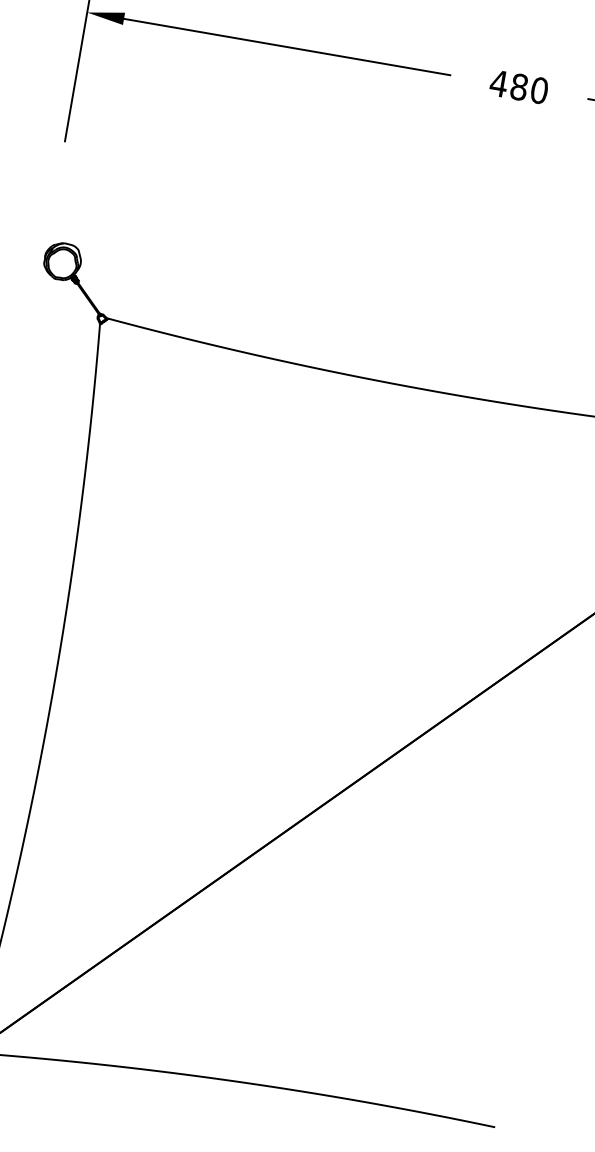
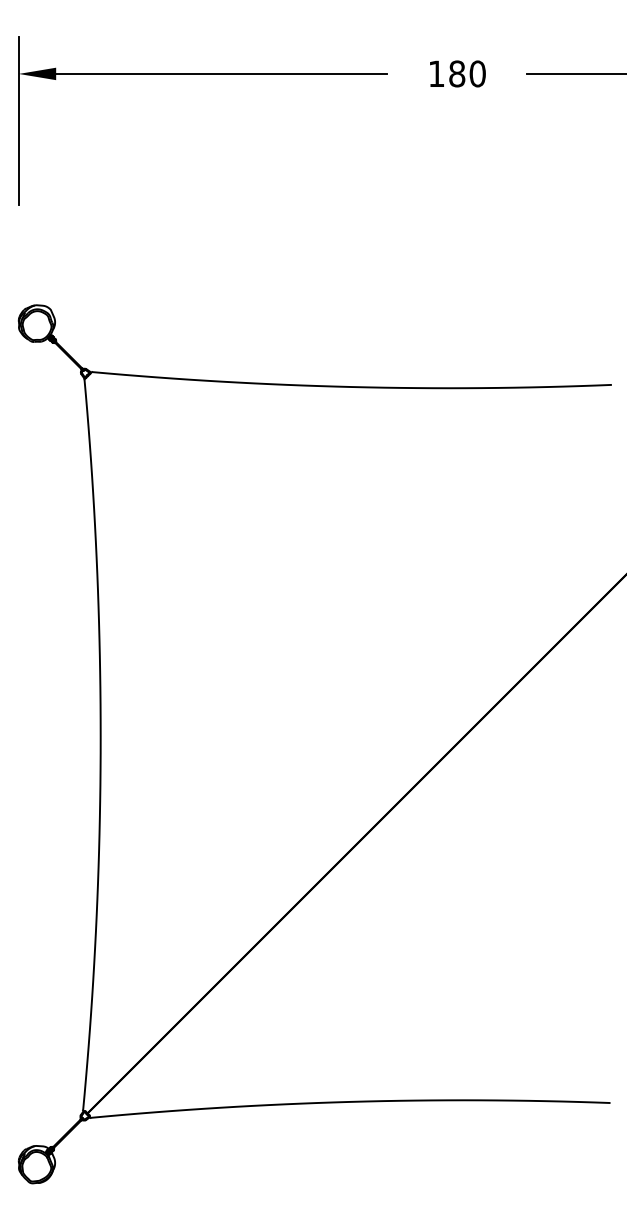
text: (498, 83) -> (436, 73), 480 -> 180

